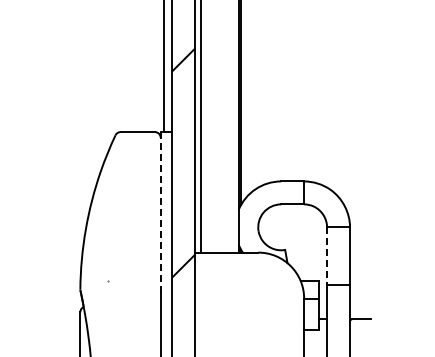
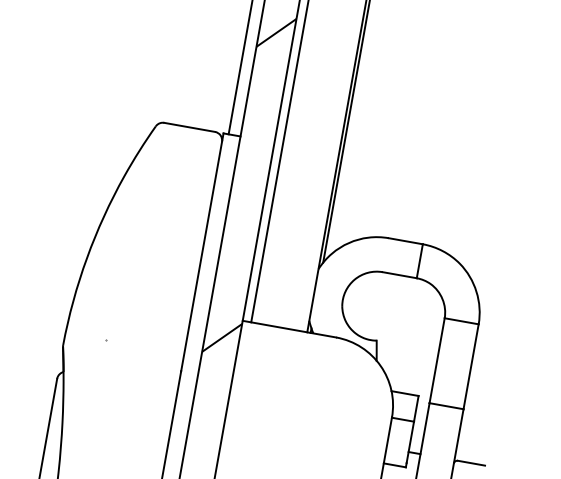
line: (160, 212) -> (202, 252), dashed -> solid
line: (327, 256) -> (437, 361), dashed -> solid

